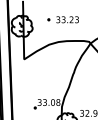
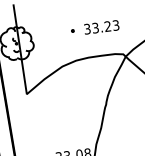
part: (62, 19) -> (93, 27), moved

